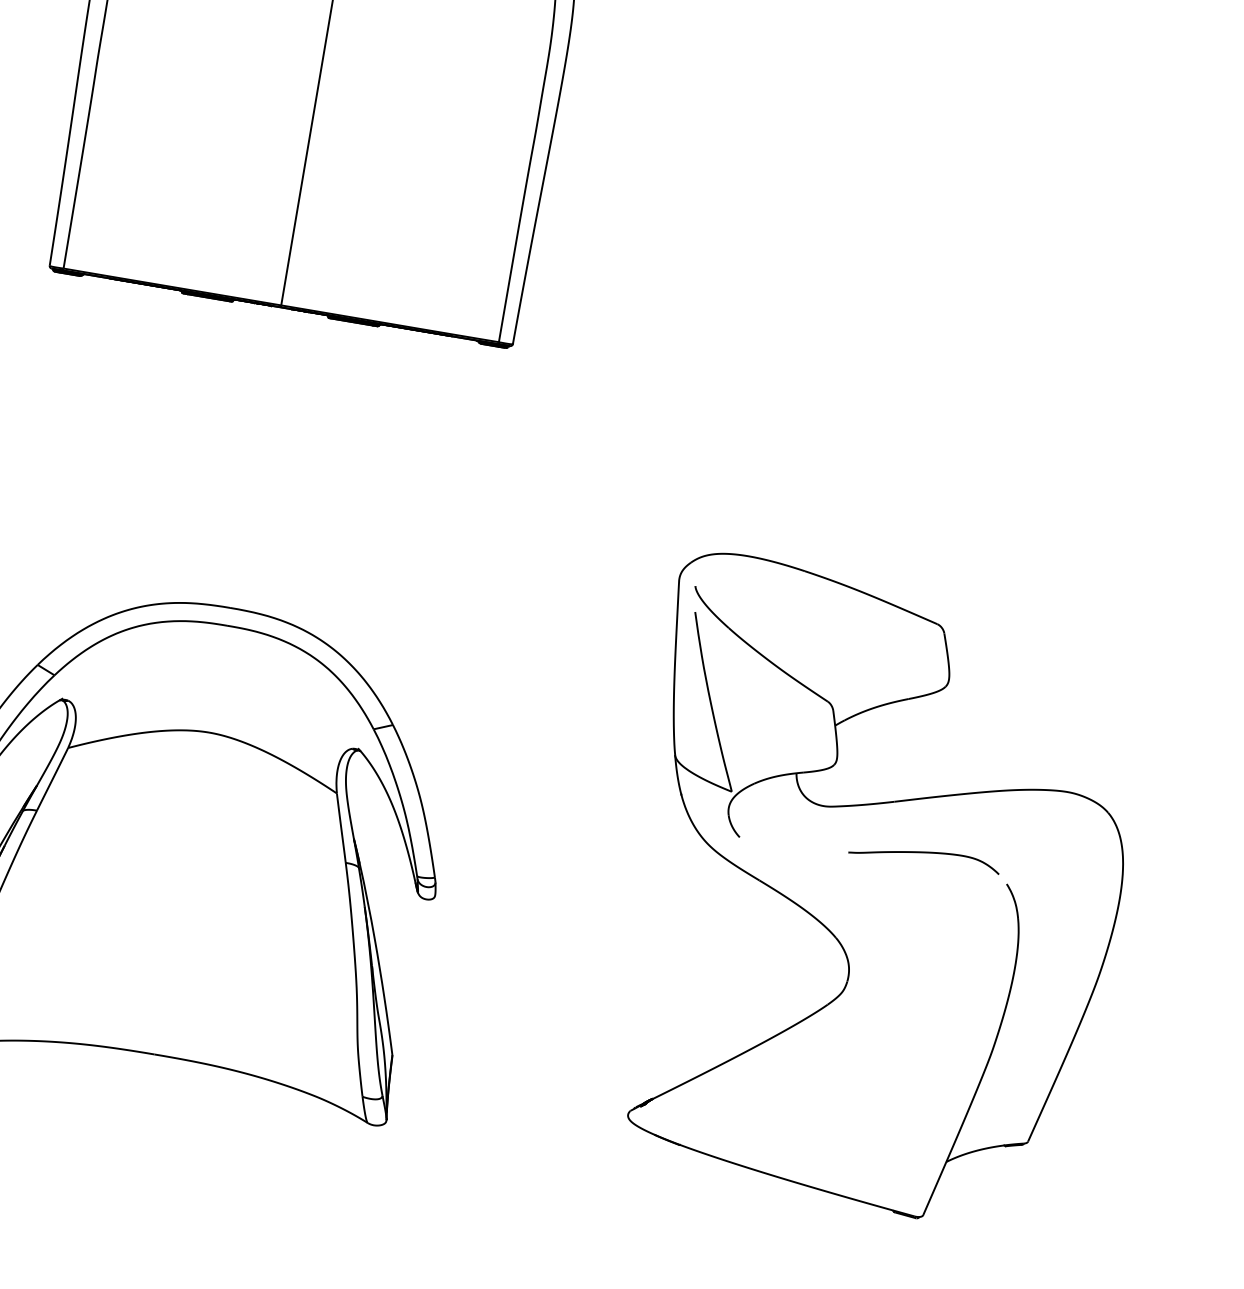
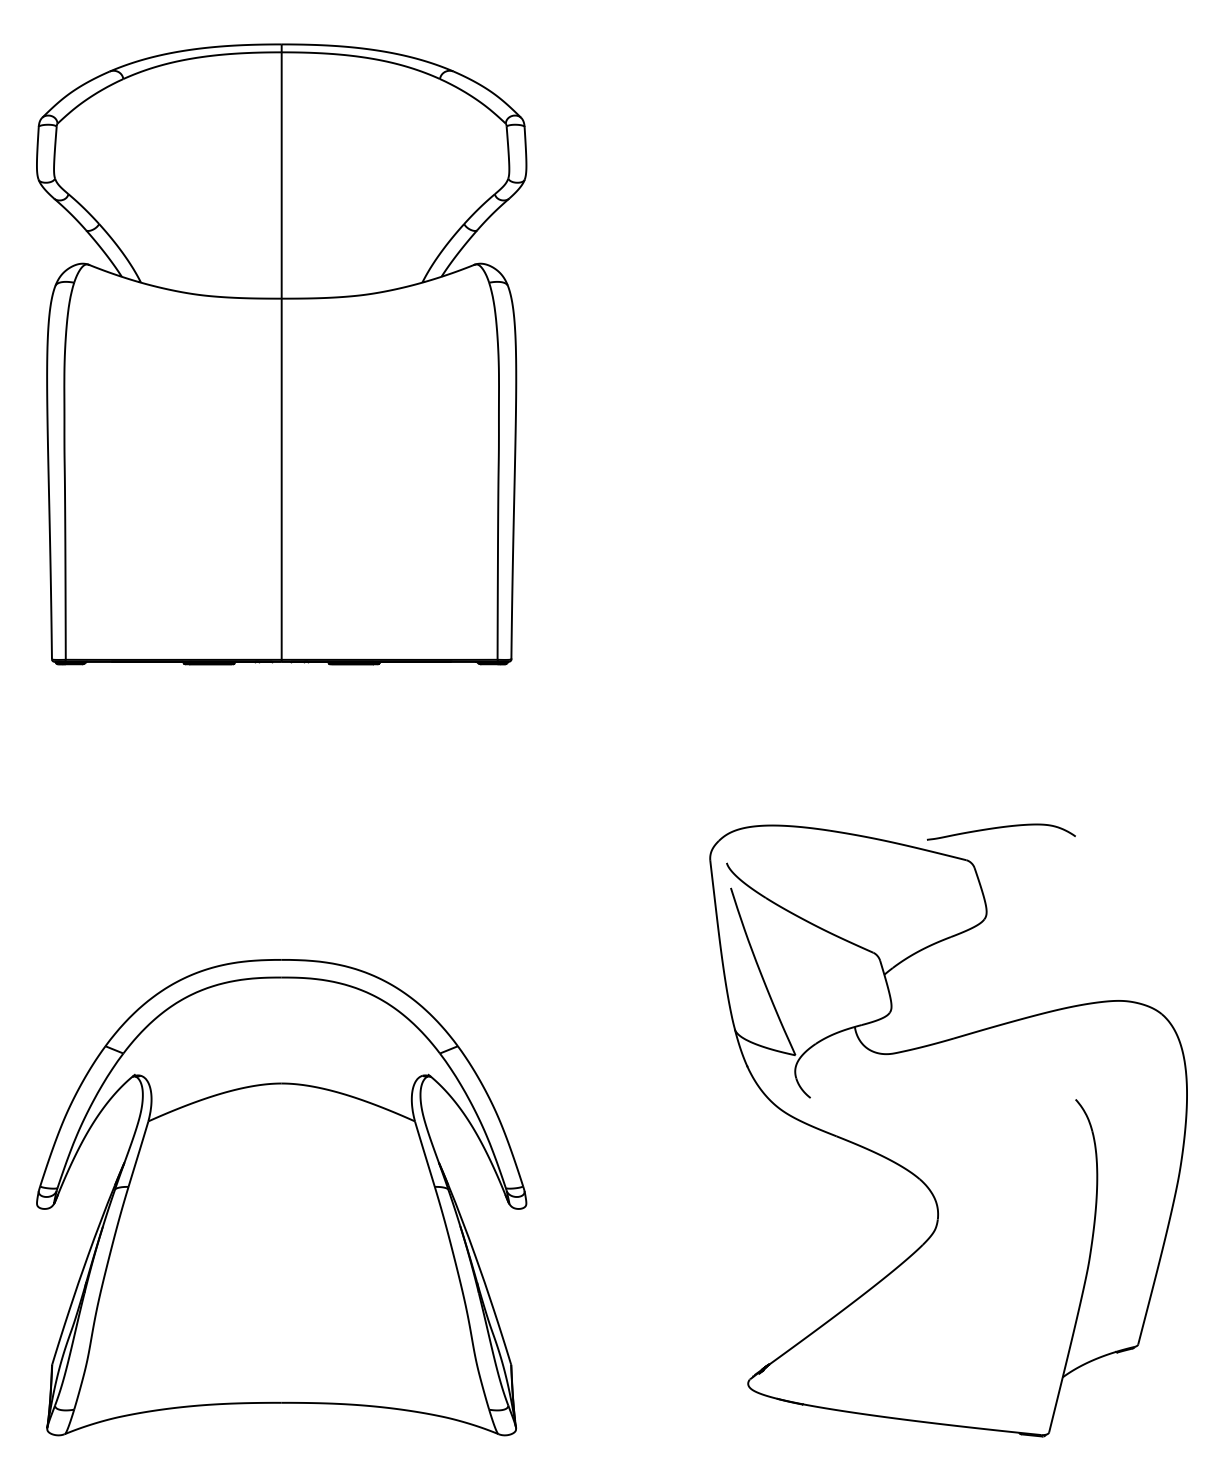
part: (925, 856) -> (1001, 831), moved

